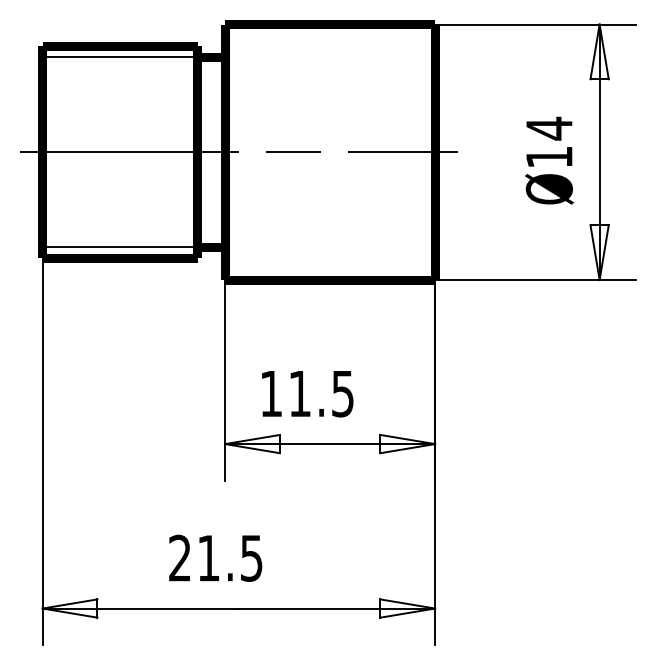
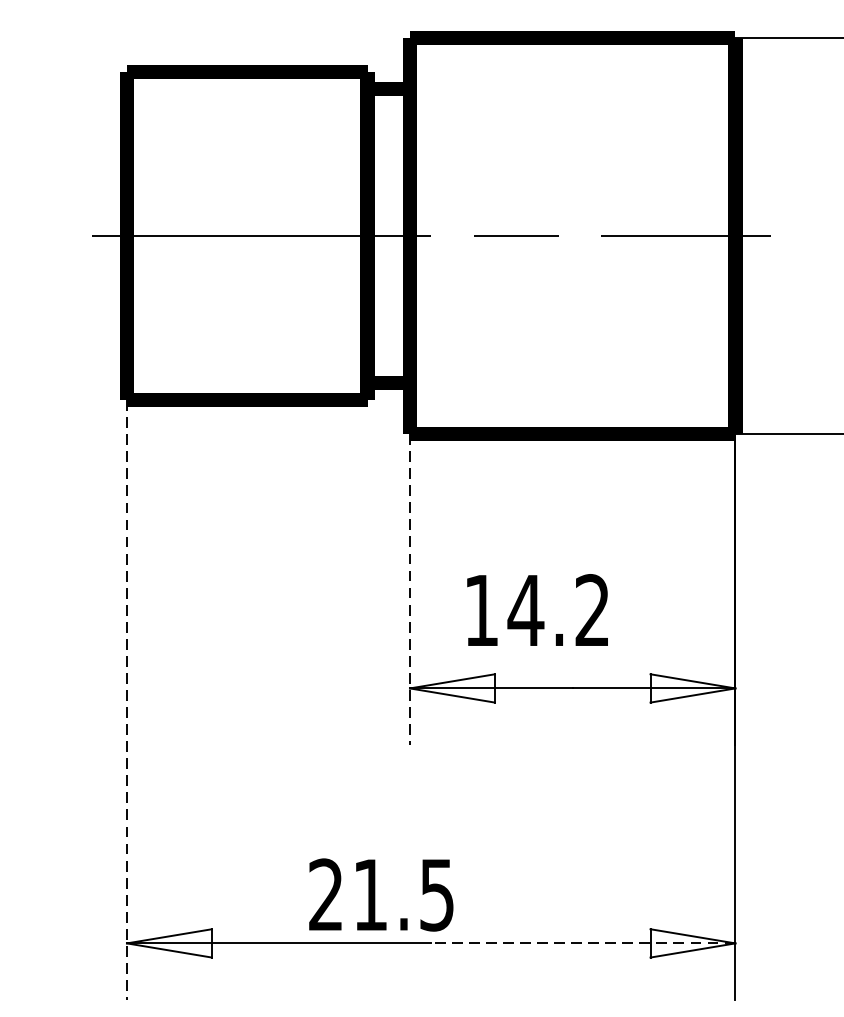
line: (119, 57) -> (246, 89), removed
line: (119, 247) -> (246, 383), removed
line: (225, 380) -> (410, 589), solid -> dashed
text: (320, 393) -> (557, 610), 11.5 -> 14.2
line: (42, 452) -> (126, 701), solid -> dashed
text: (215, 557) -> (380, 893), moved
line: (336, 608) -> (582, 943), solid -> dashed

